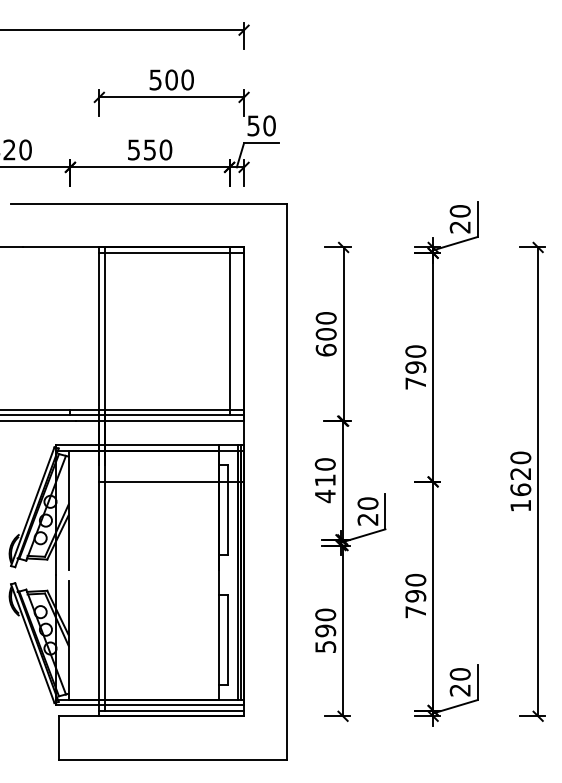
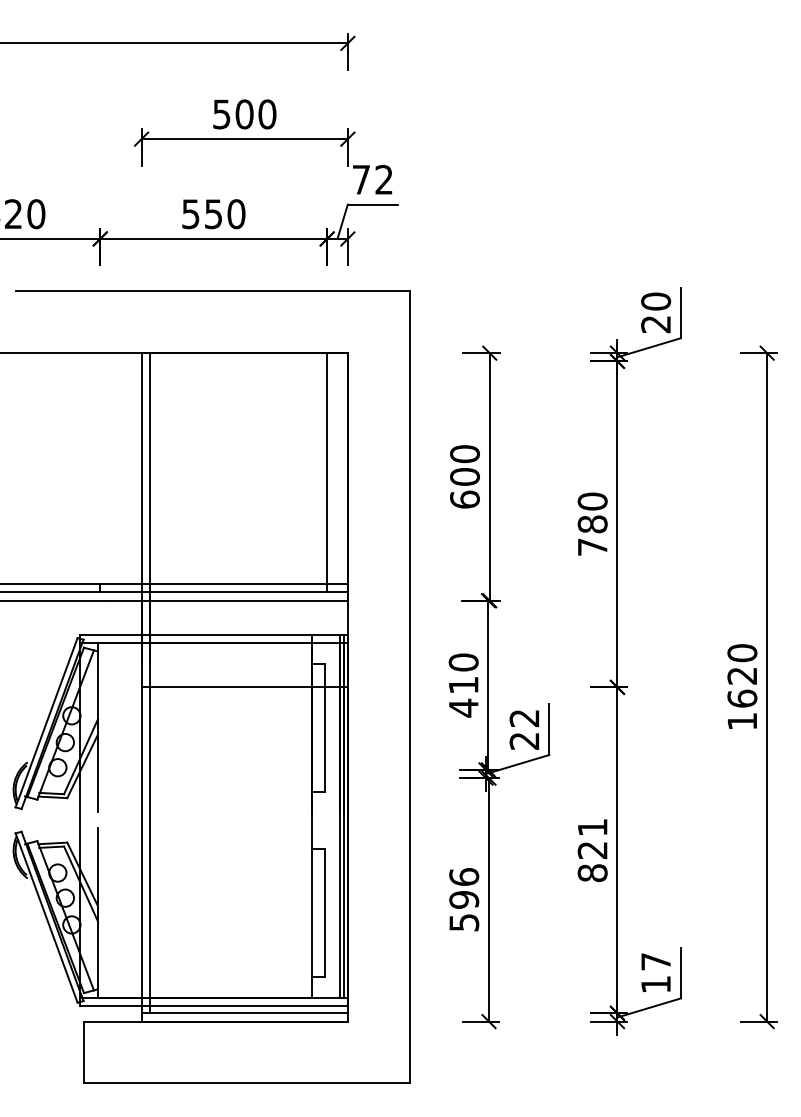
text: (261, 125) -> (372, 179), 50 -> 72
line: (171, 253) -> (244, 361), removed
text: (415, 367) -> (592, 524), 790 -> 780
text: (367, 503) -> (524, 718), 20 -> 22
text: (415, 595) -> (592, 849), 790 -> 821
text: (325, 614) -> (463, 876), 590 -> 596
text: (460, 681) -> (656, 972), 20 -> 17

